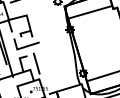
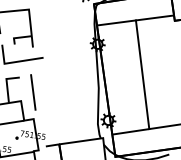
line: (99, 43) -> (142, 74), added

